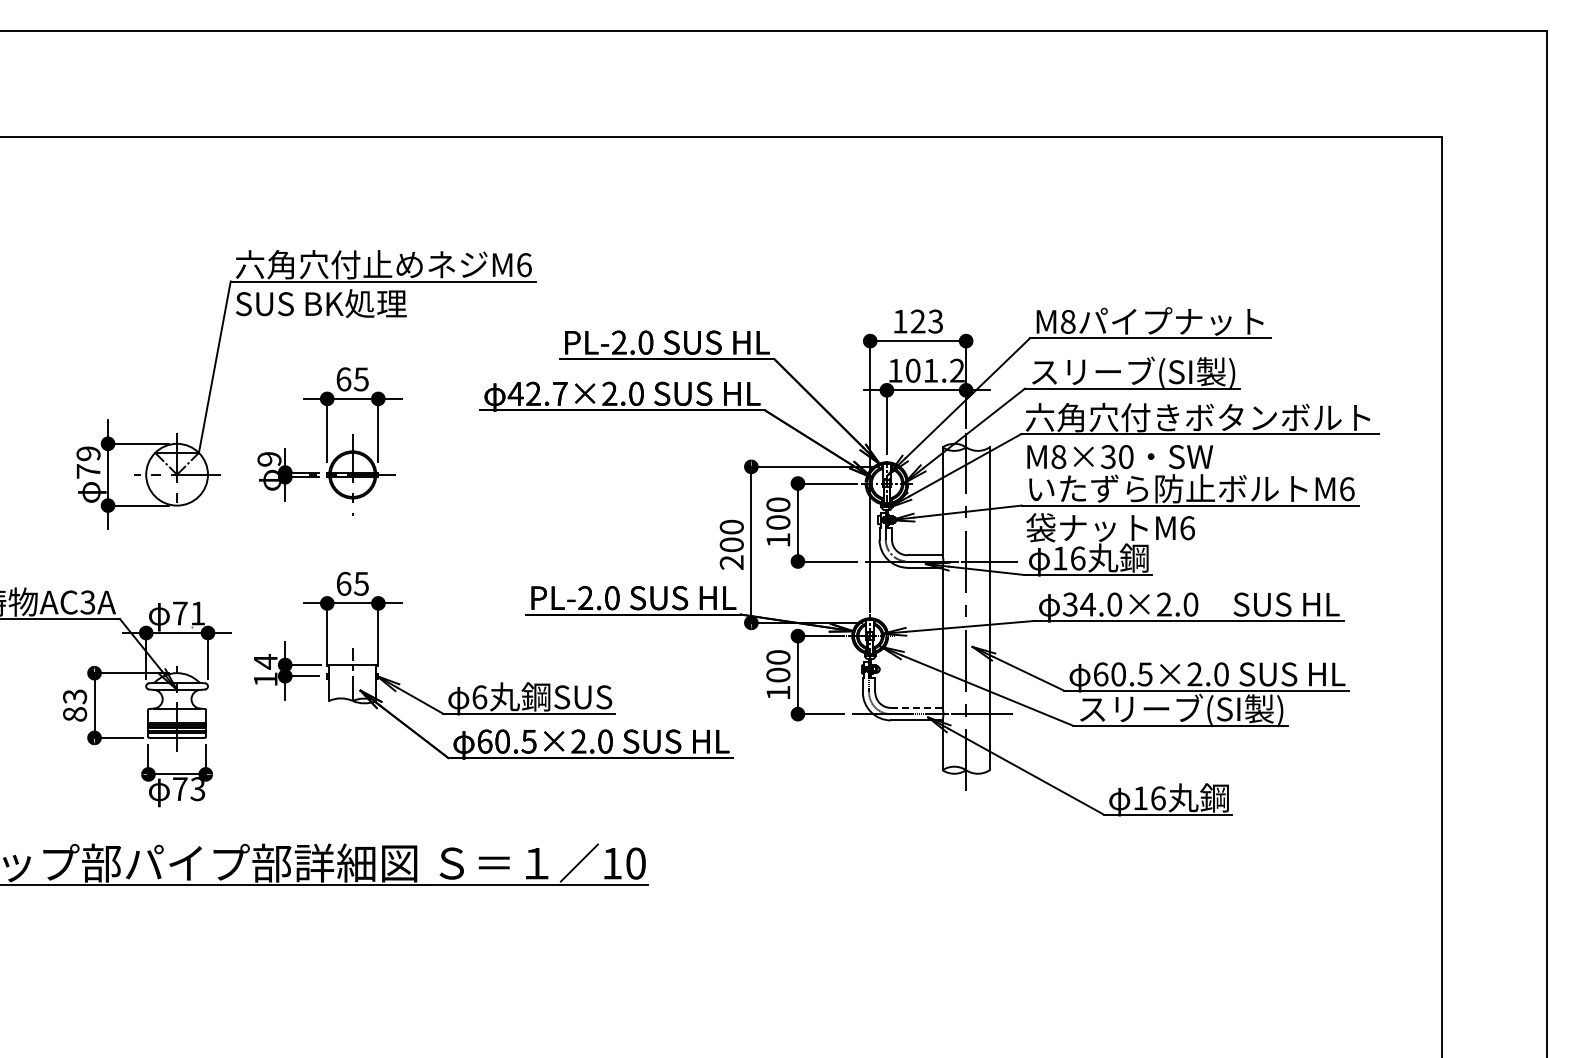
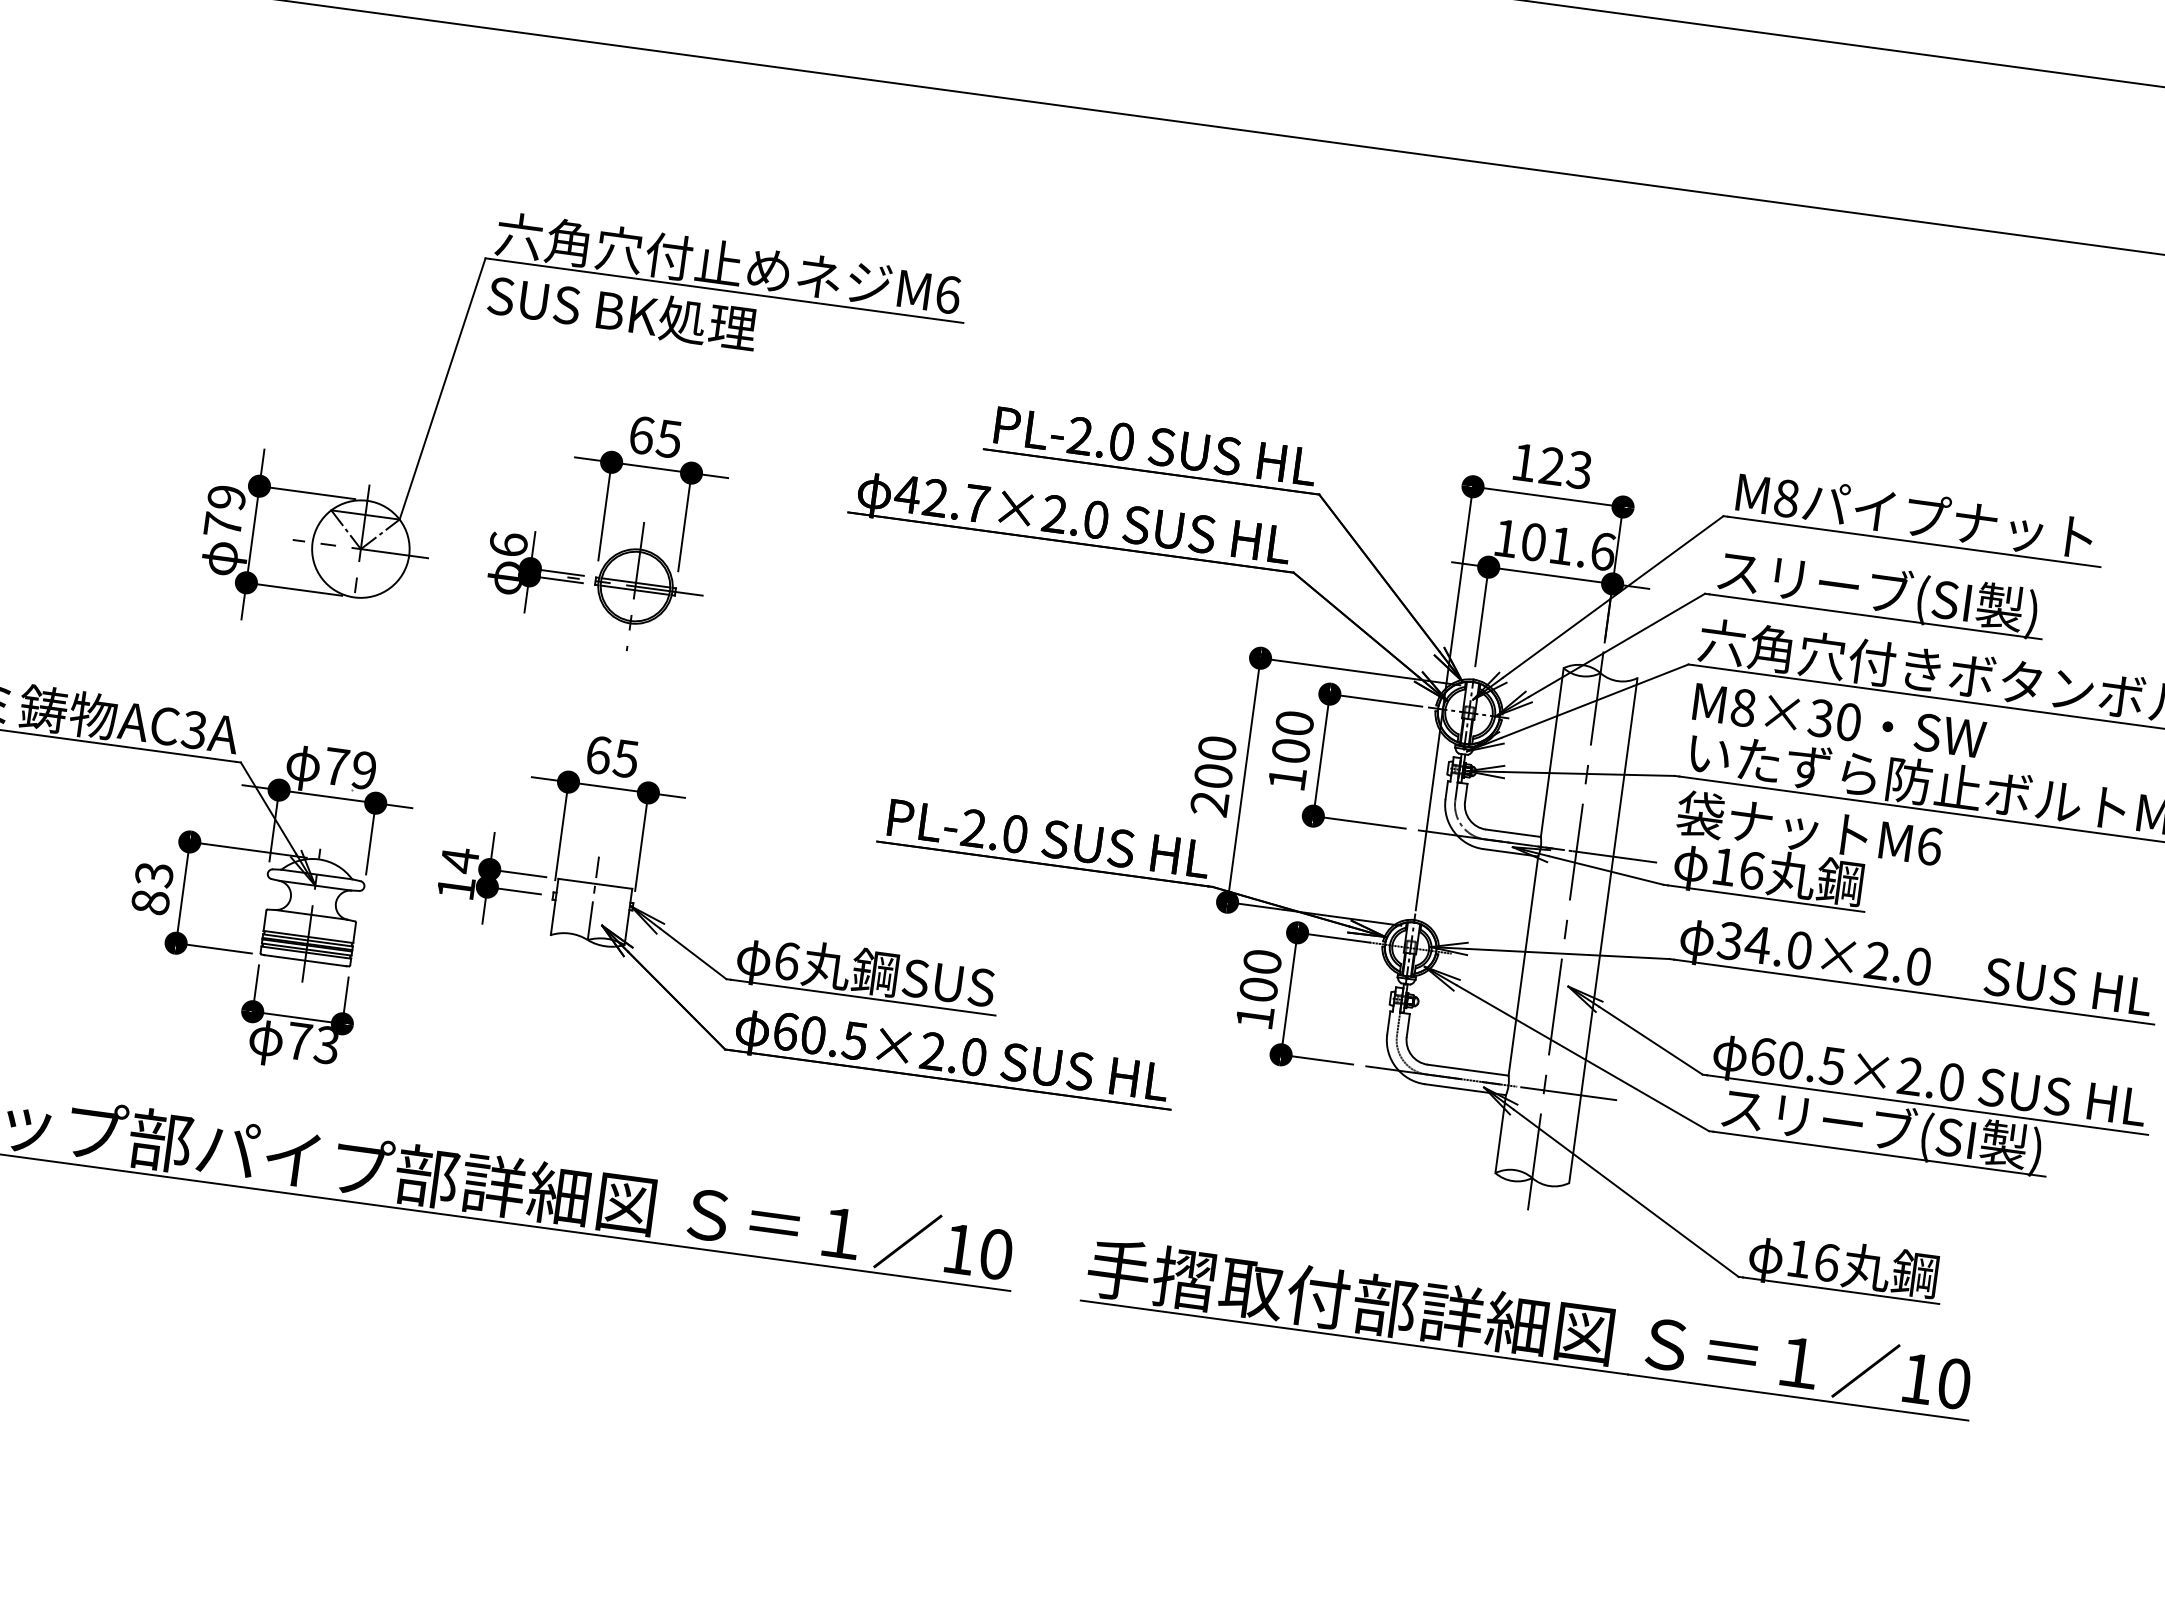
text: (957, 370) -> (1603, 551), 101.2 -> 101.6
text: (269, 458) -> (508, 543), 9 -> 6
text: (197, 613) -> (363, 770), 71 -> 79
line: (916, 707) -> (1467, 1069), dashed -> solid
part: (976, 864) -> (1528, 1327), added

